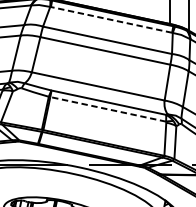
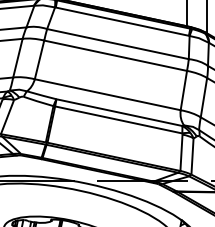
line: (110, 19) -> (121, 21), dashed -> solid
line: (108, 108) -> (118, 119), dashed -> solid

